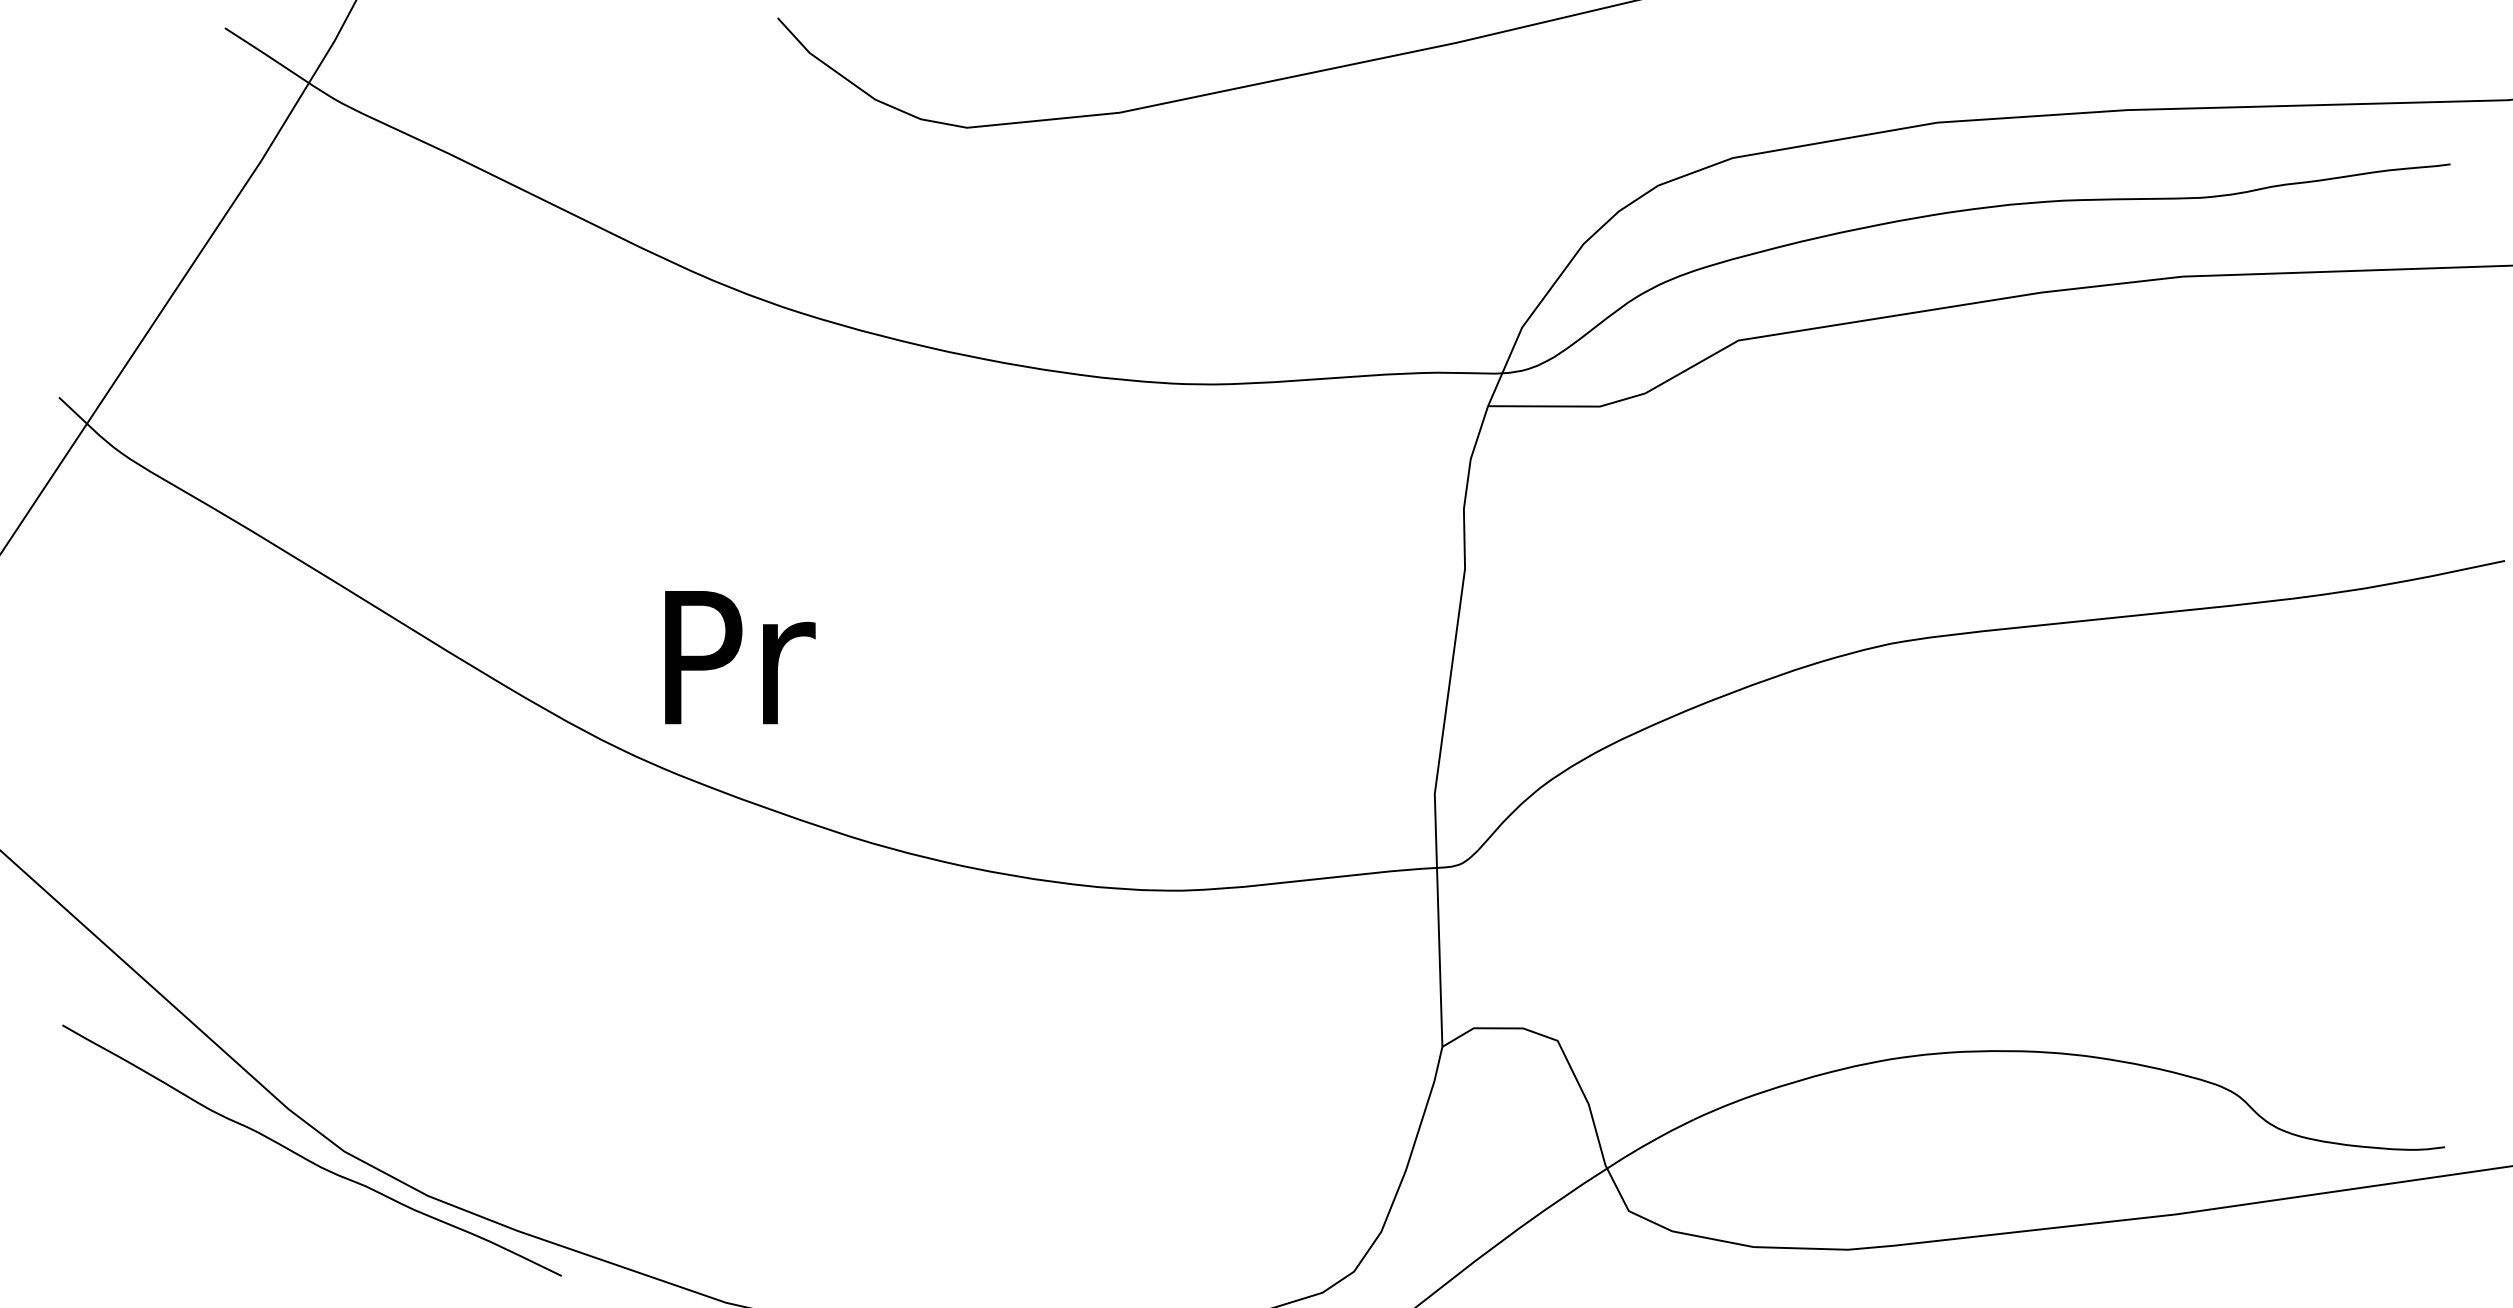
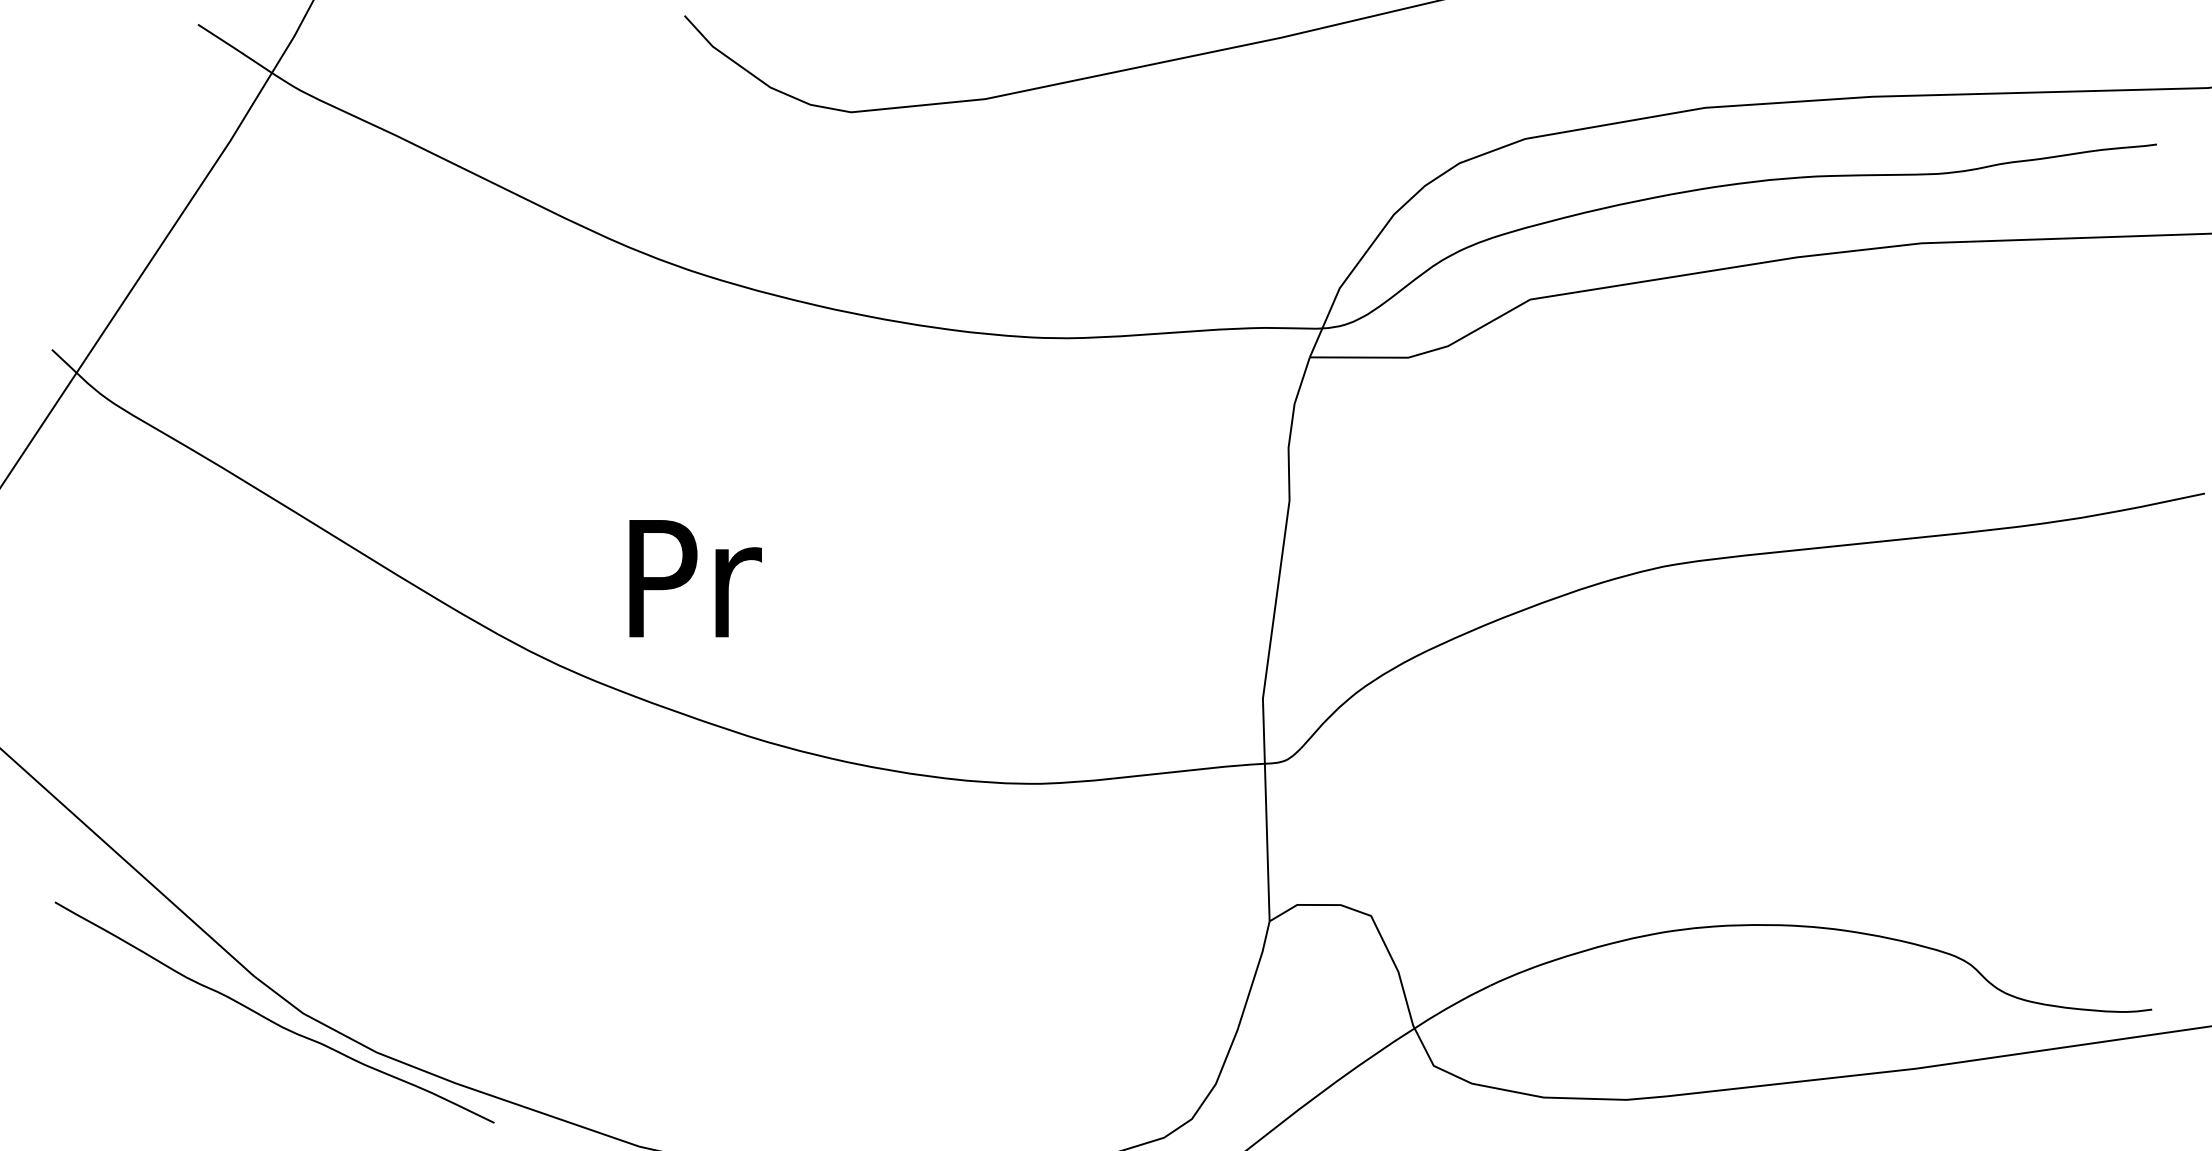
text: (740, 657) -> (695, 578), moved

